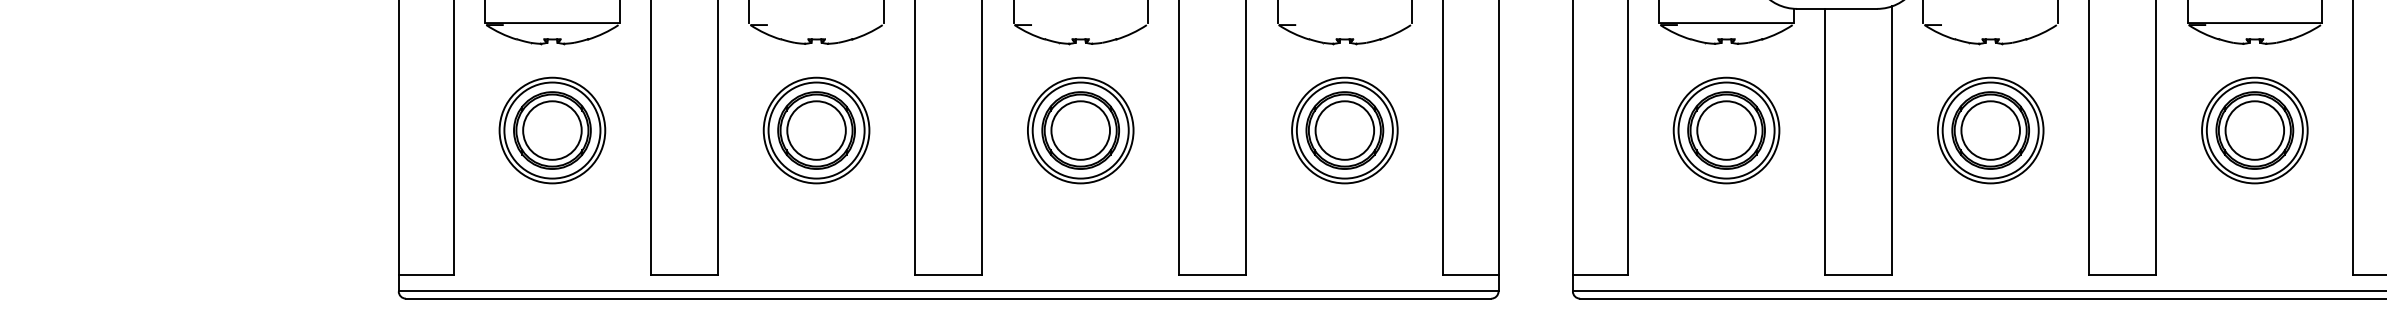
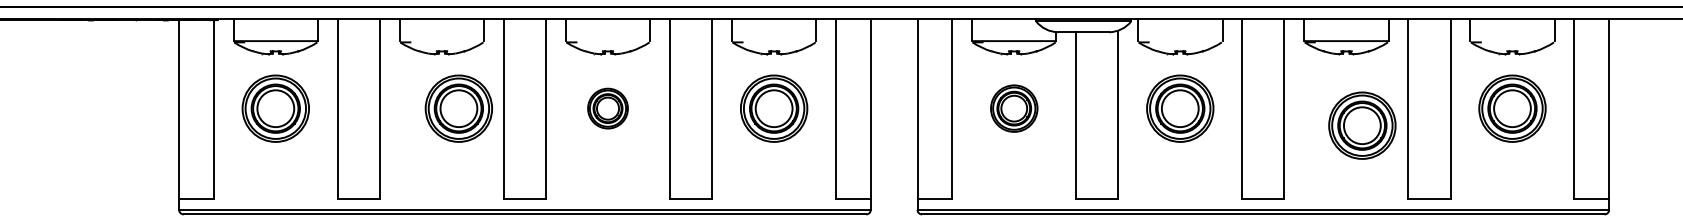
part: (815, 130) -> (458, 108), moved
part: (1079, 130) -> (607, 108), size x0.6
part: (1727, 130) -> (1014, 108), size x0.7
part: (2255, 130) -> (1362, 125), moved

